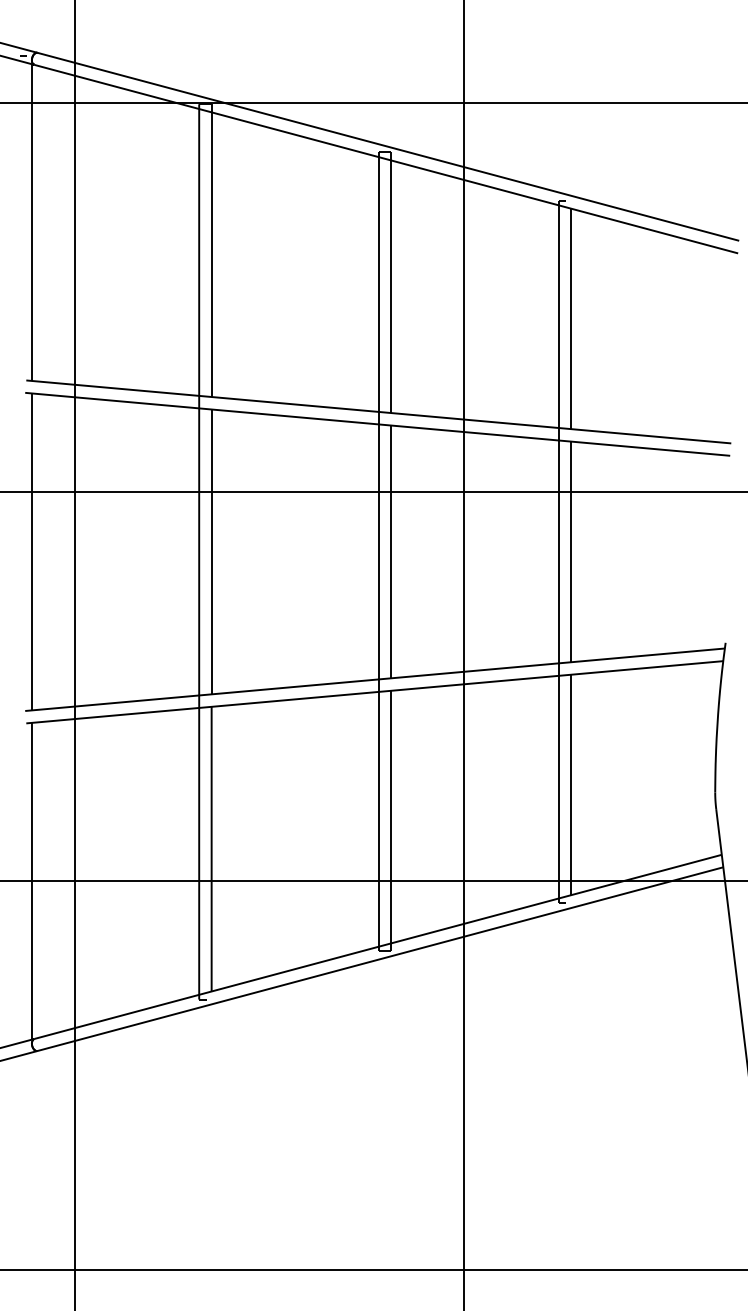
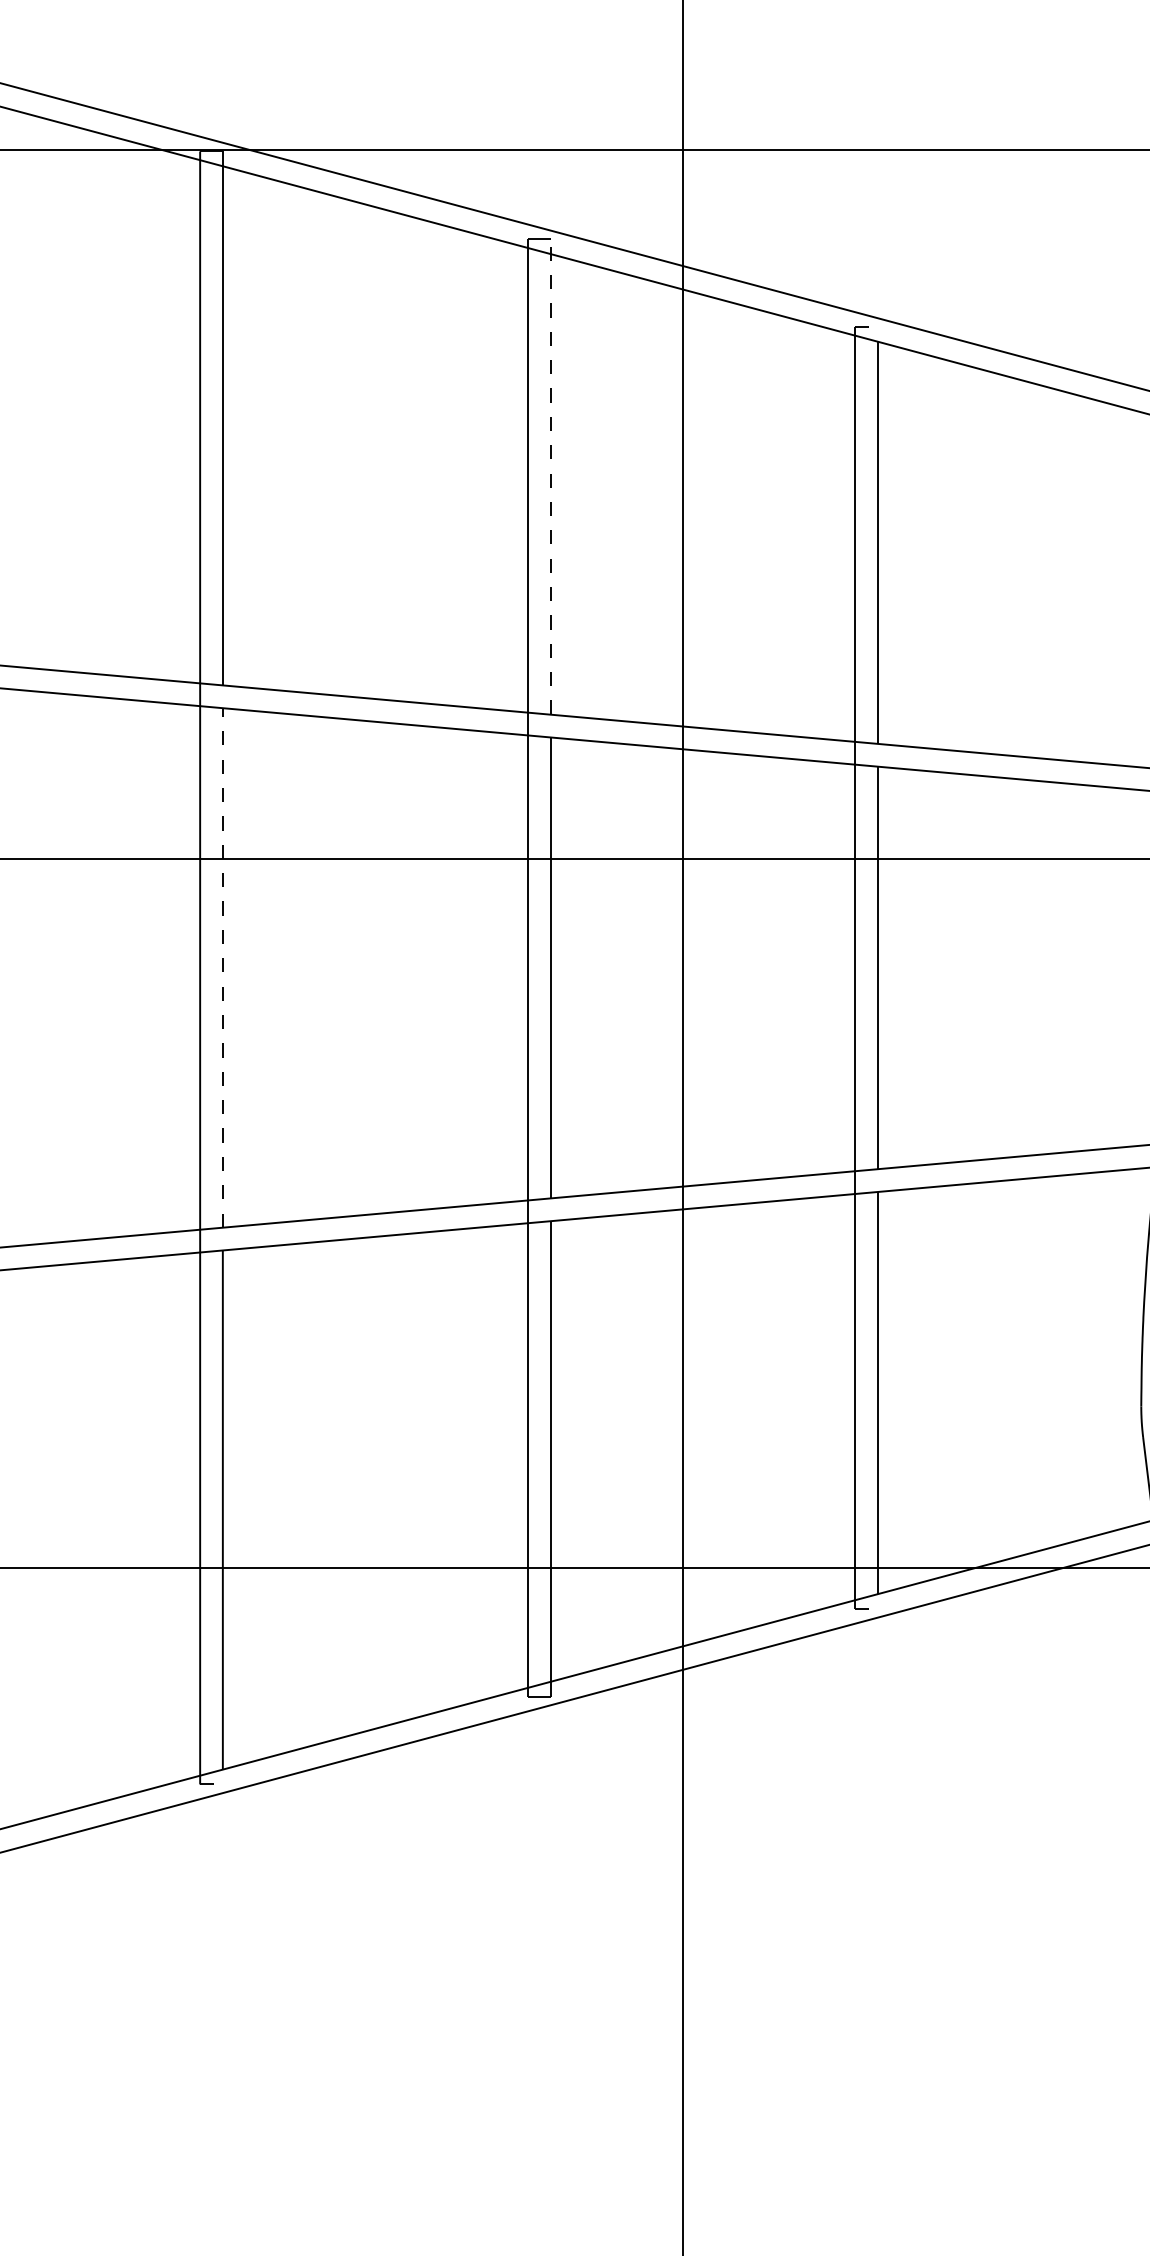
line: (391, 282) -> (550, 476), solid -> dashed
line: (211, 551) -> (222, 967), solid -> dashed

